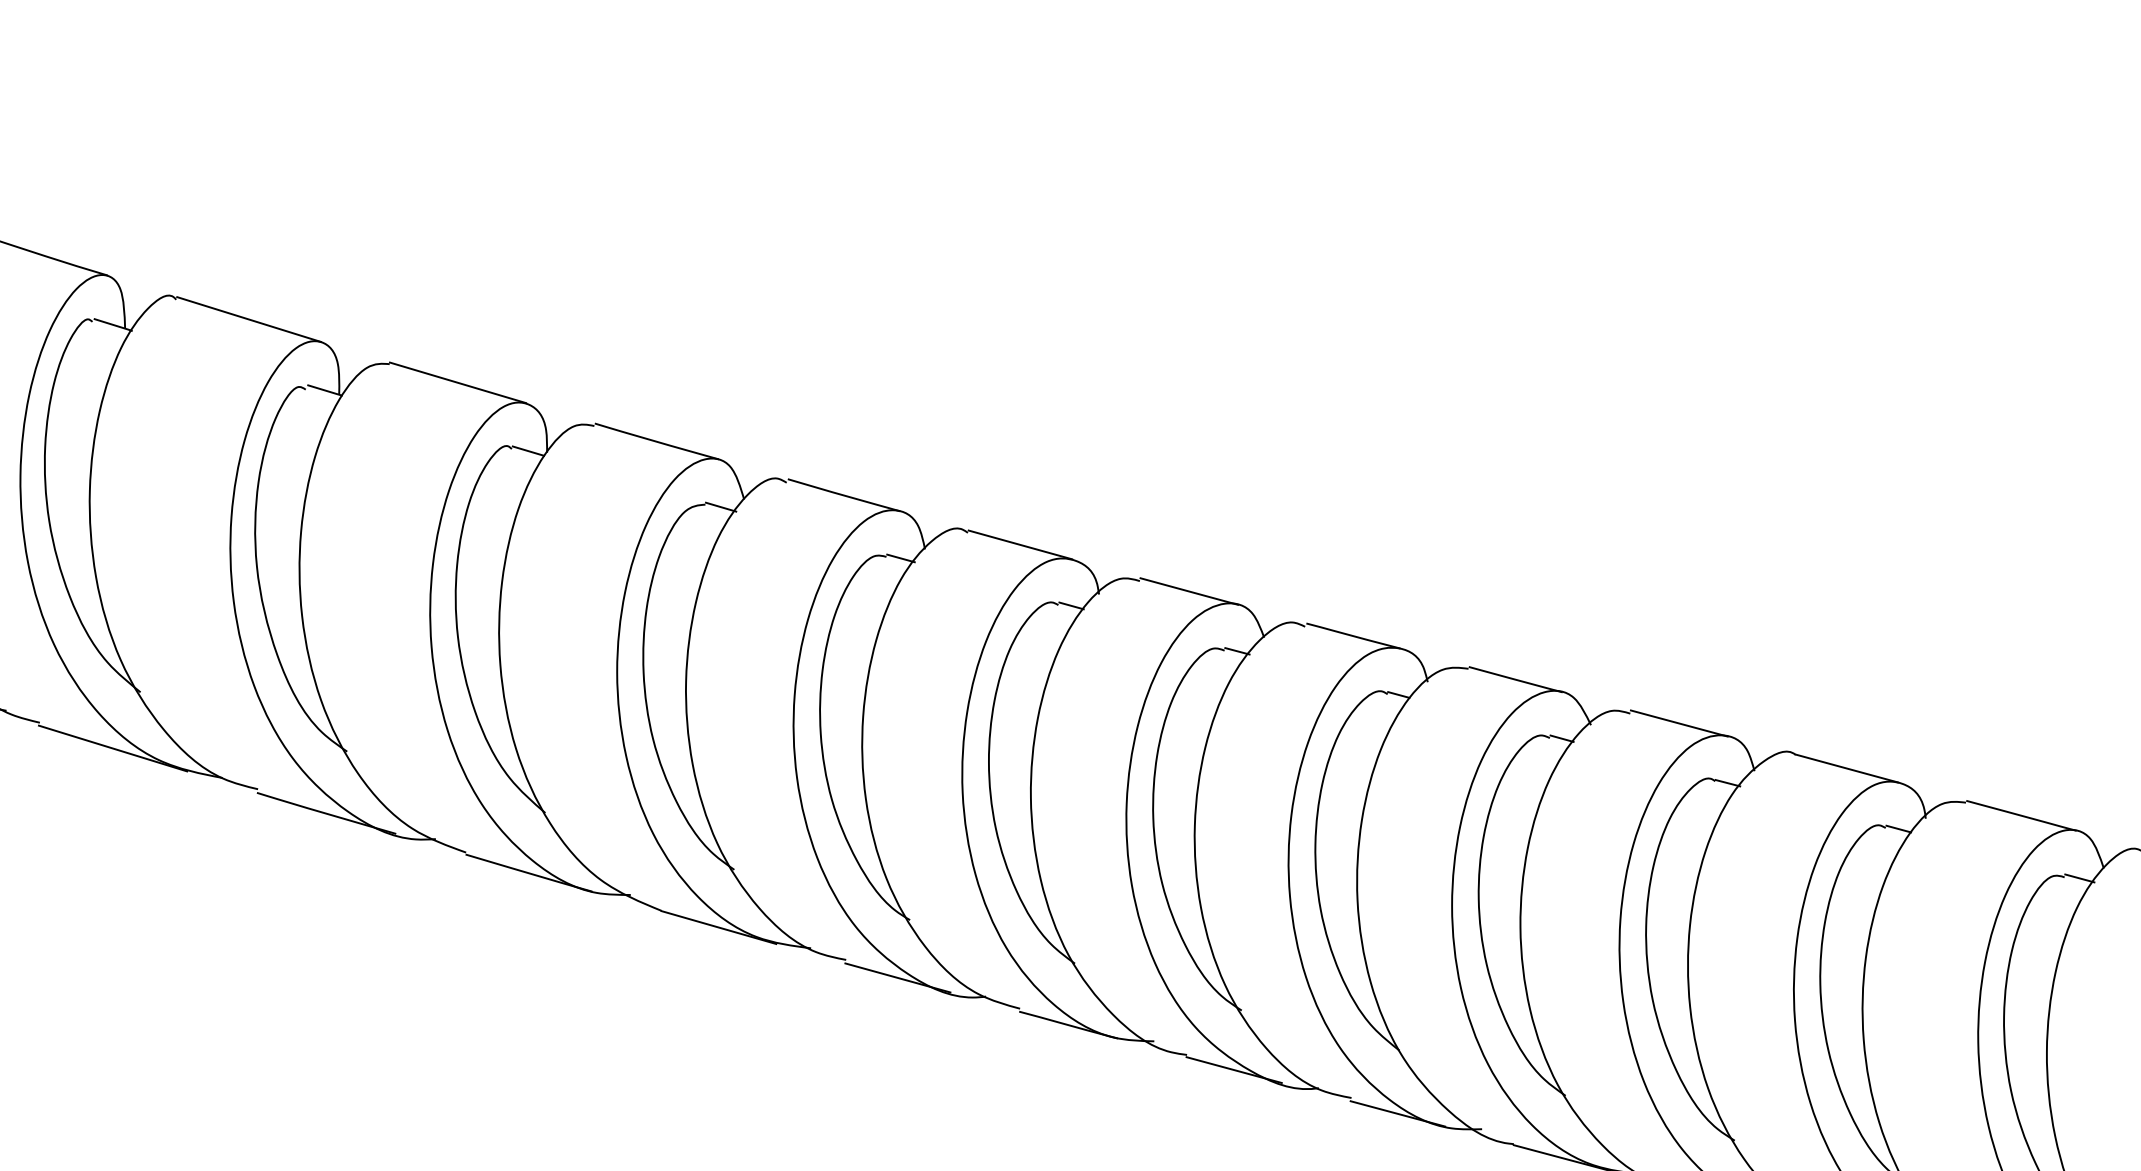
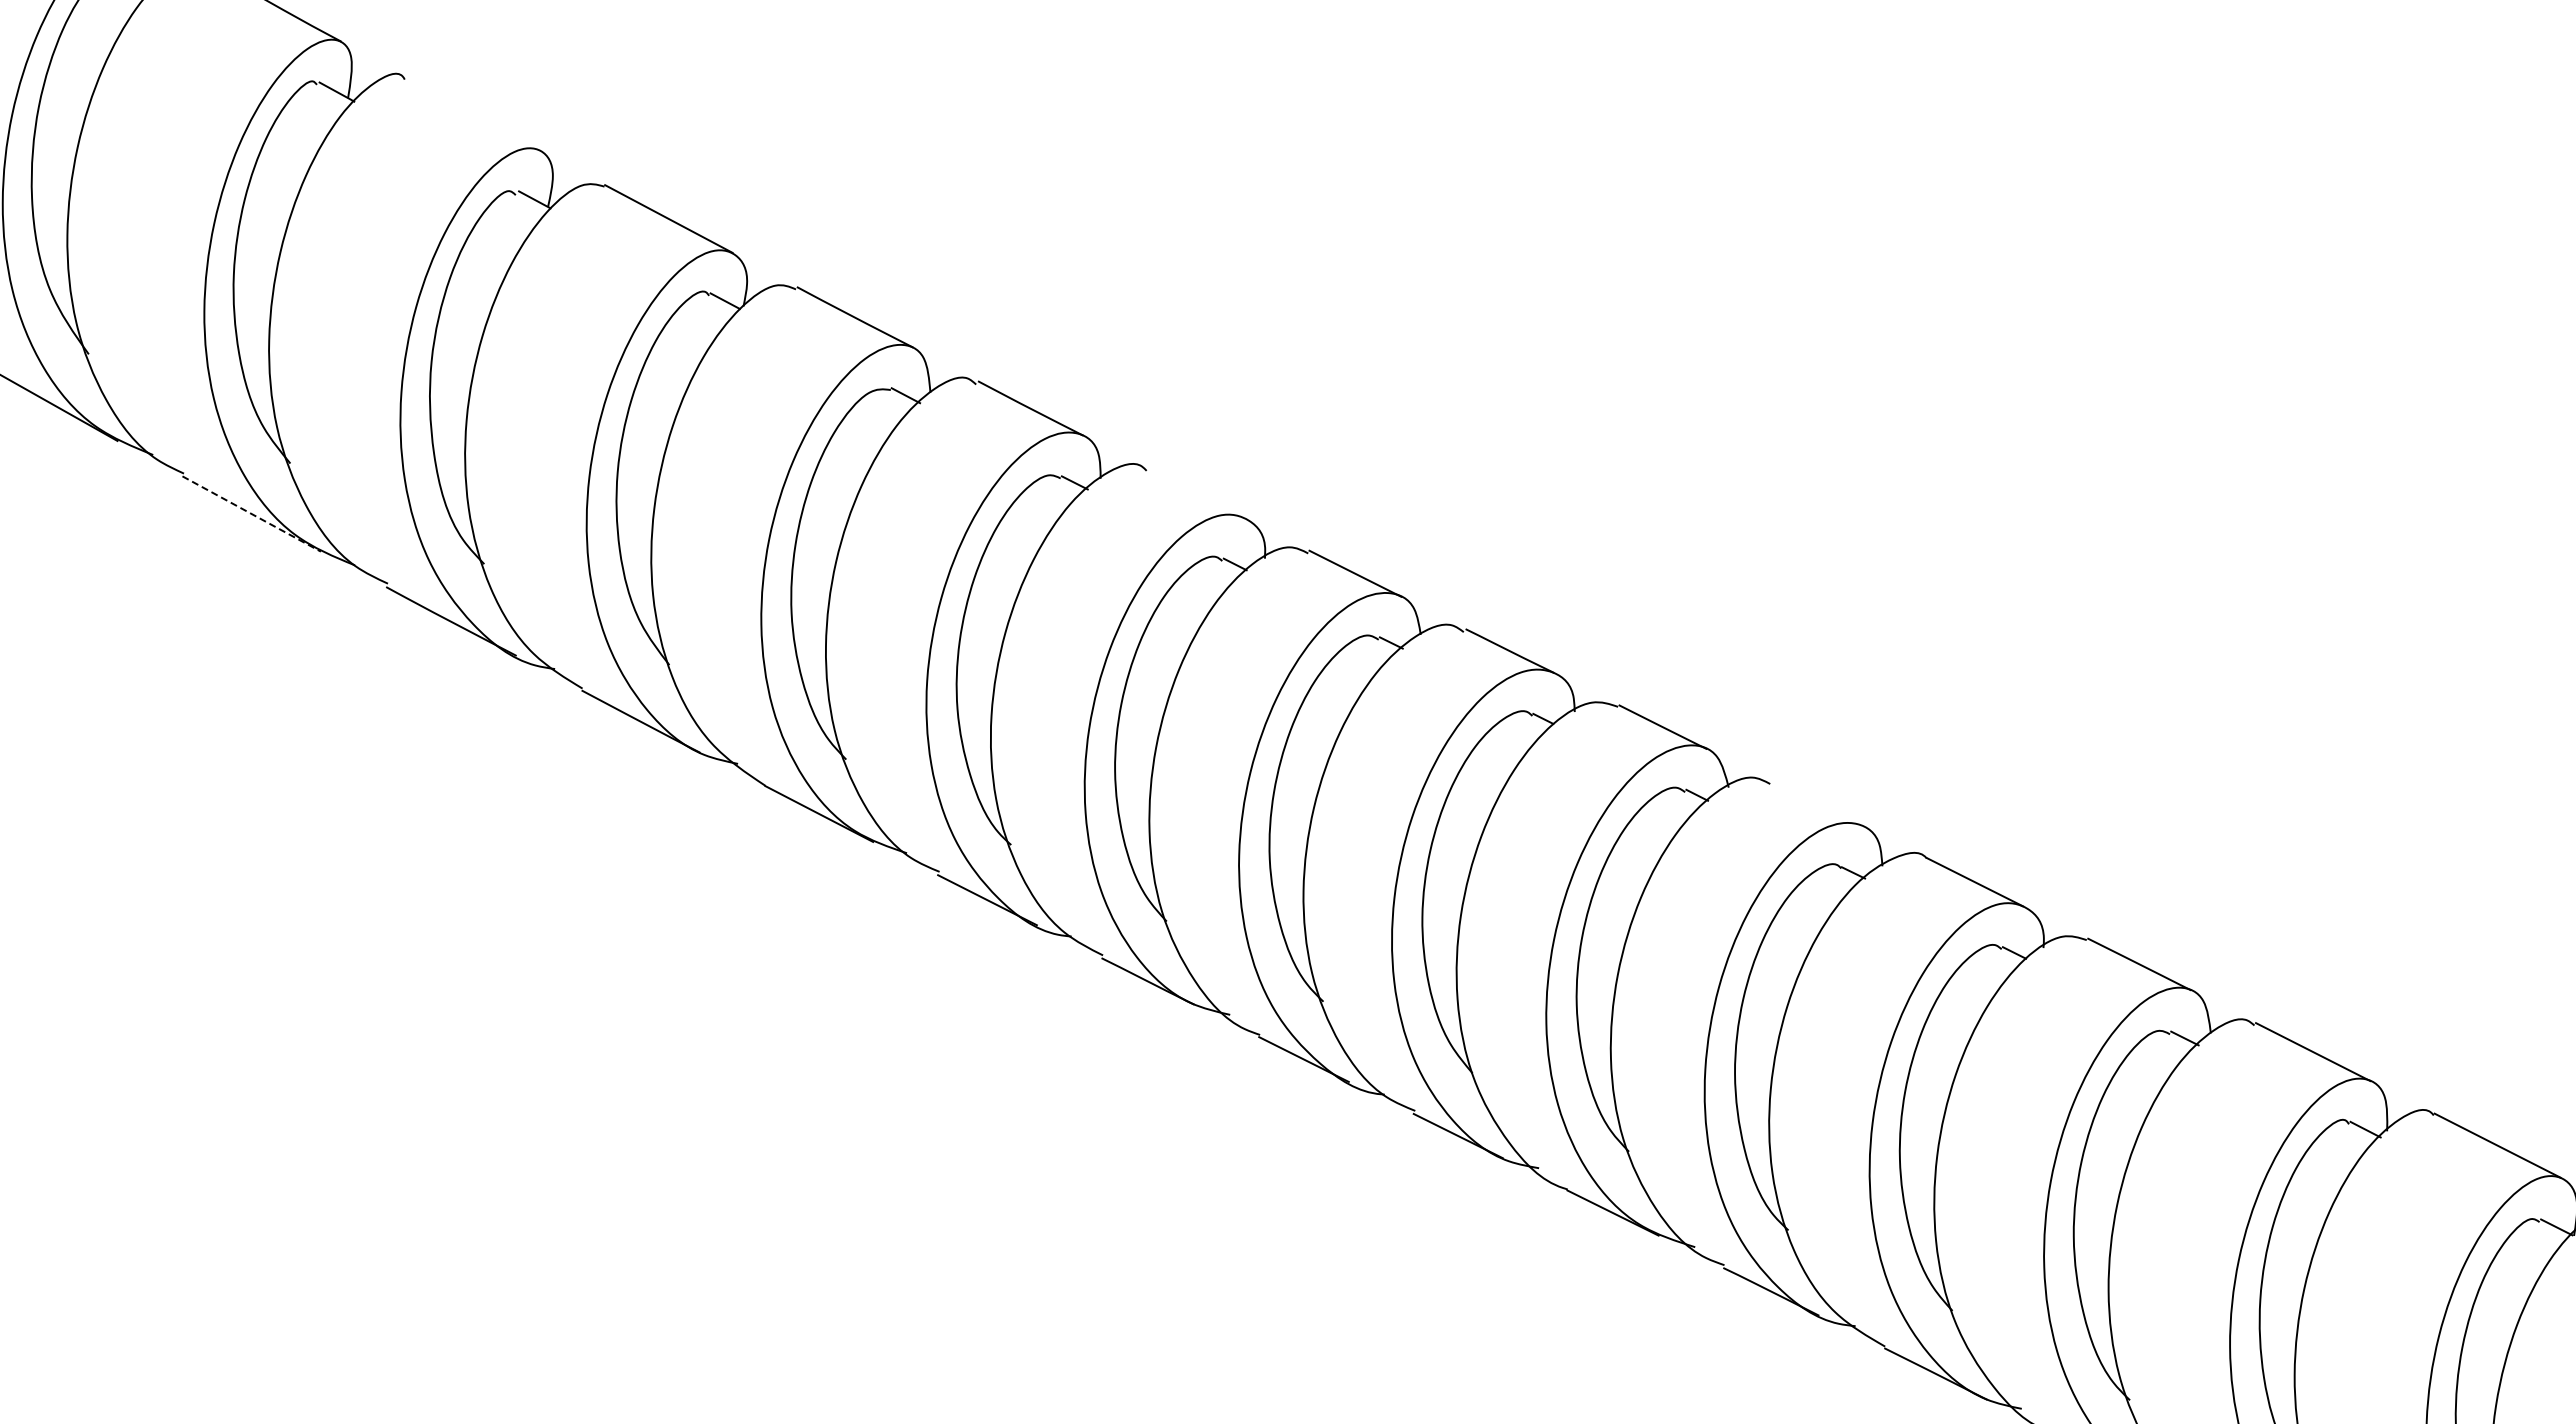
line: (249, 319) -> (473, 113), removed
line: (1020, 544) -> (1196, 493), removed
line: (1678, 723) -> (1816, 803), removed
line: (112, 749) -> (251, 514), solid -> dashed

